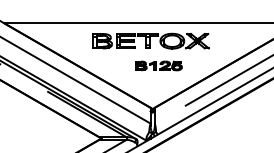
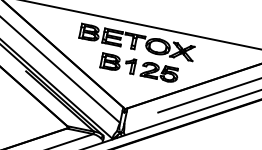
part: (158, 65) -> (139, 67), size x1.67

